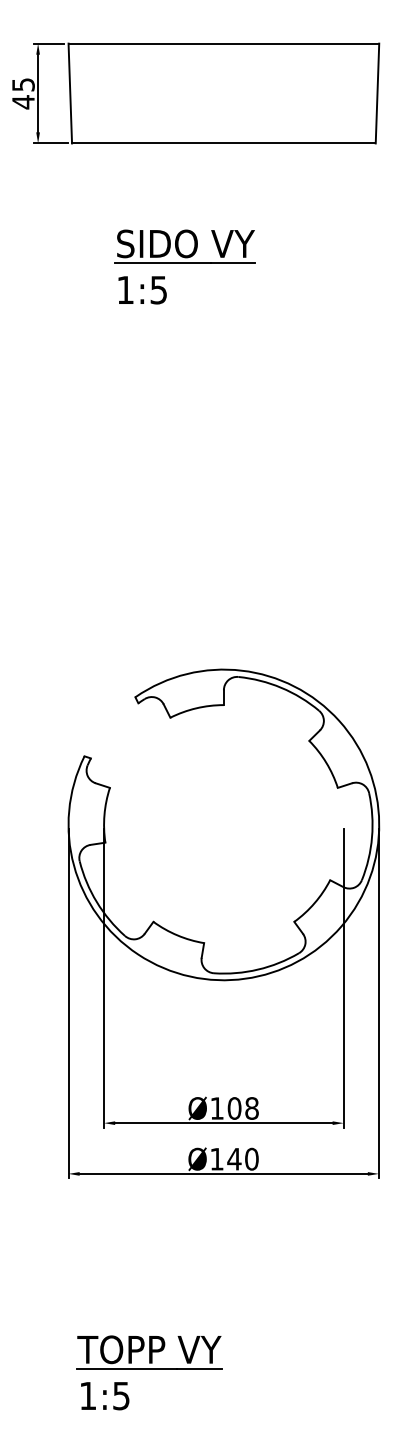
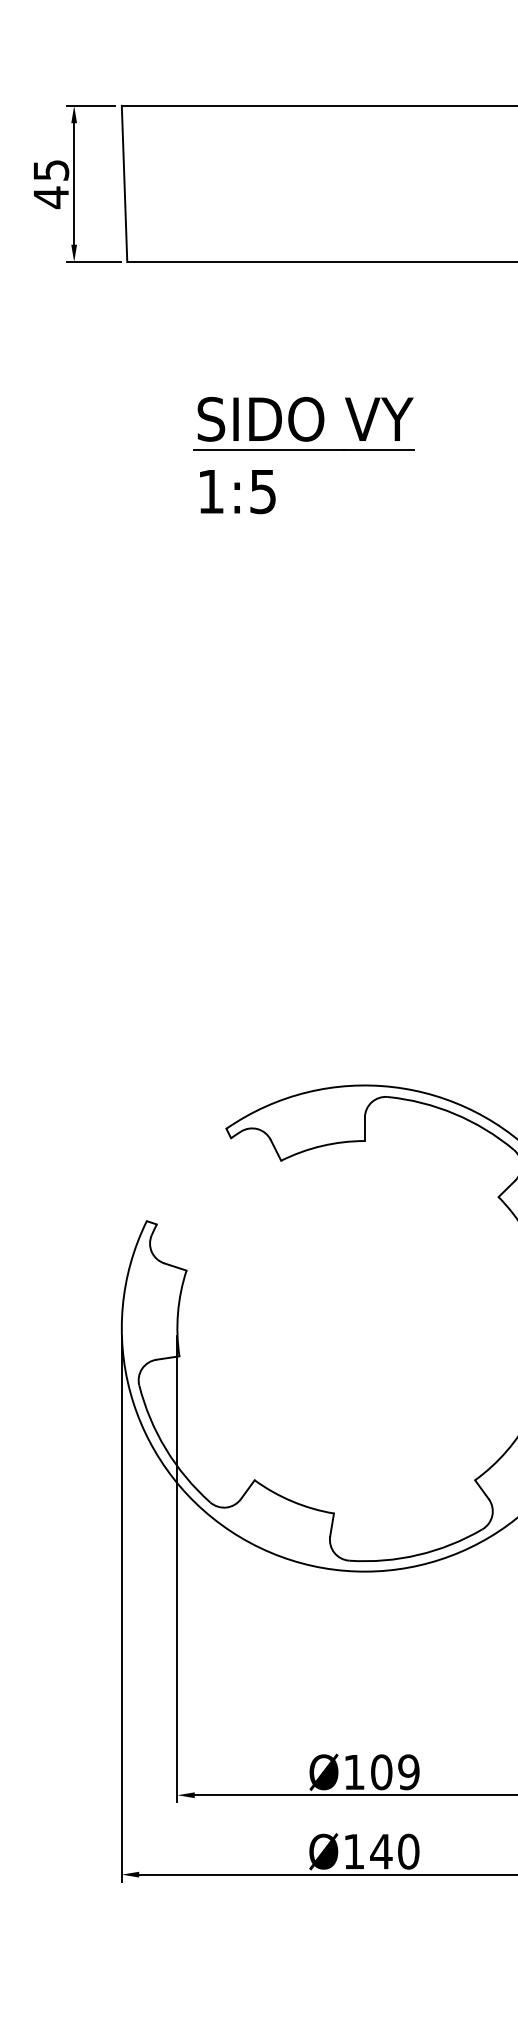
text: (251, 1108) -> (408, 1772), Ø108 -> Ø109

